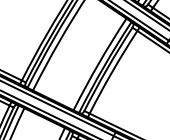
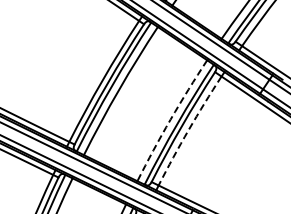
arc: (98, 63) -> (170, 119), solid -> dashed
arc: (112, 71) -> (188, 130), solid -> dashed

